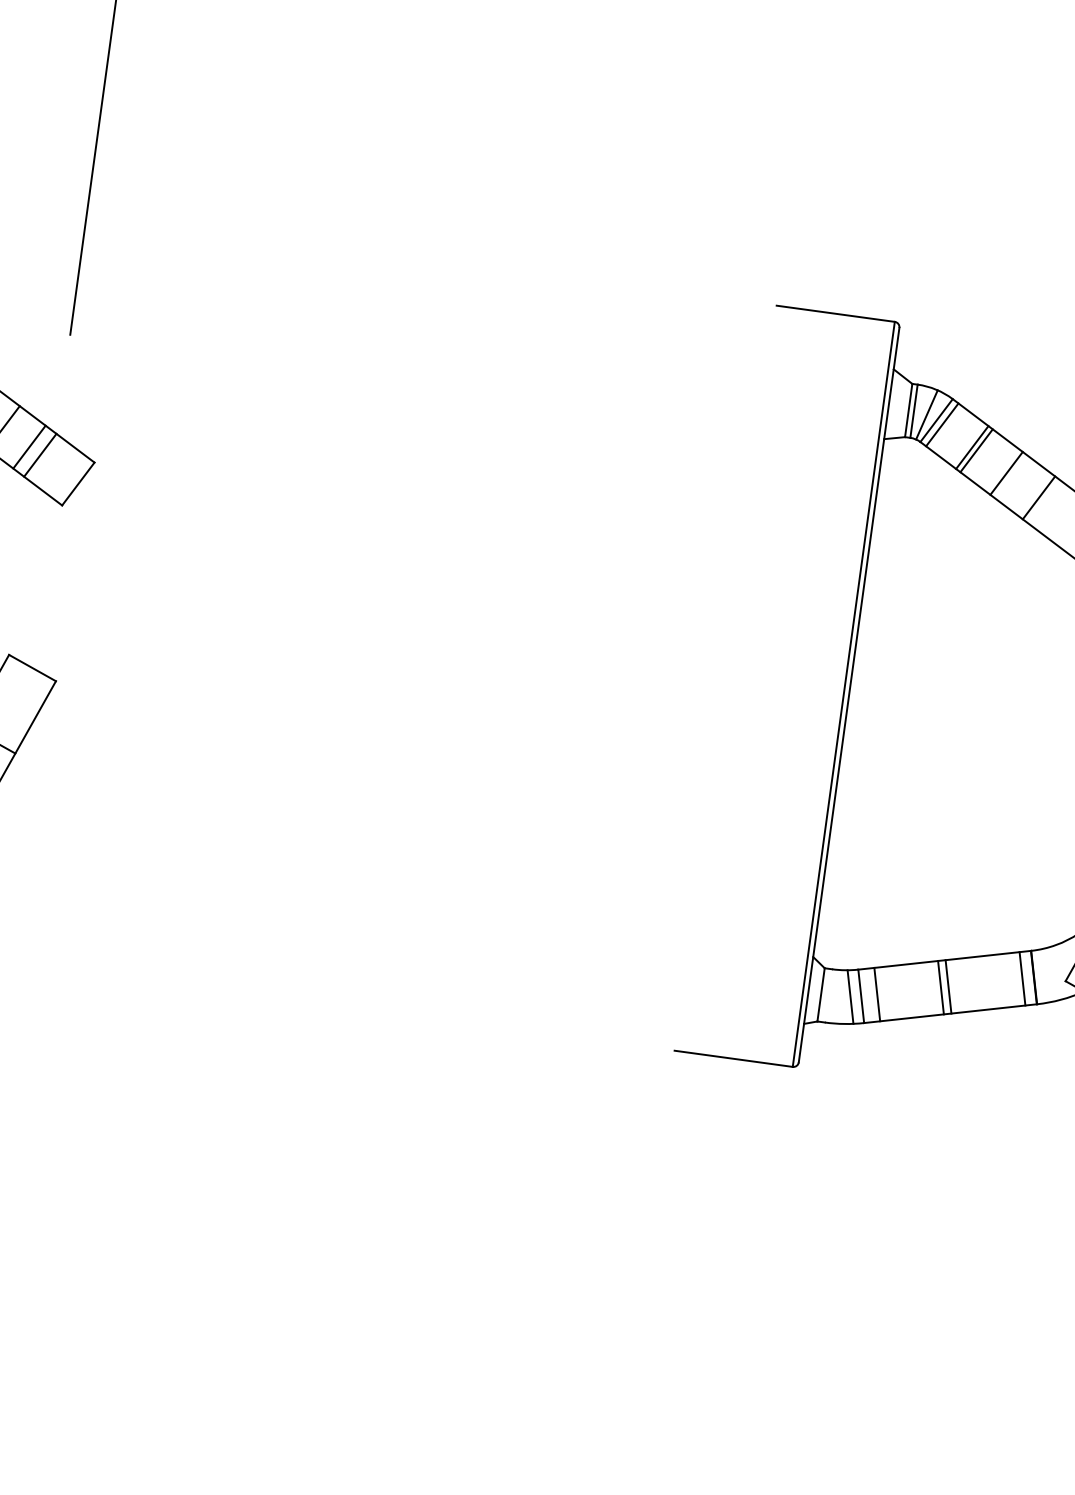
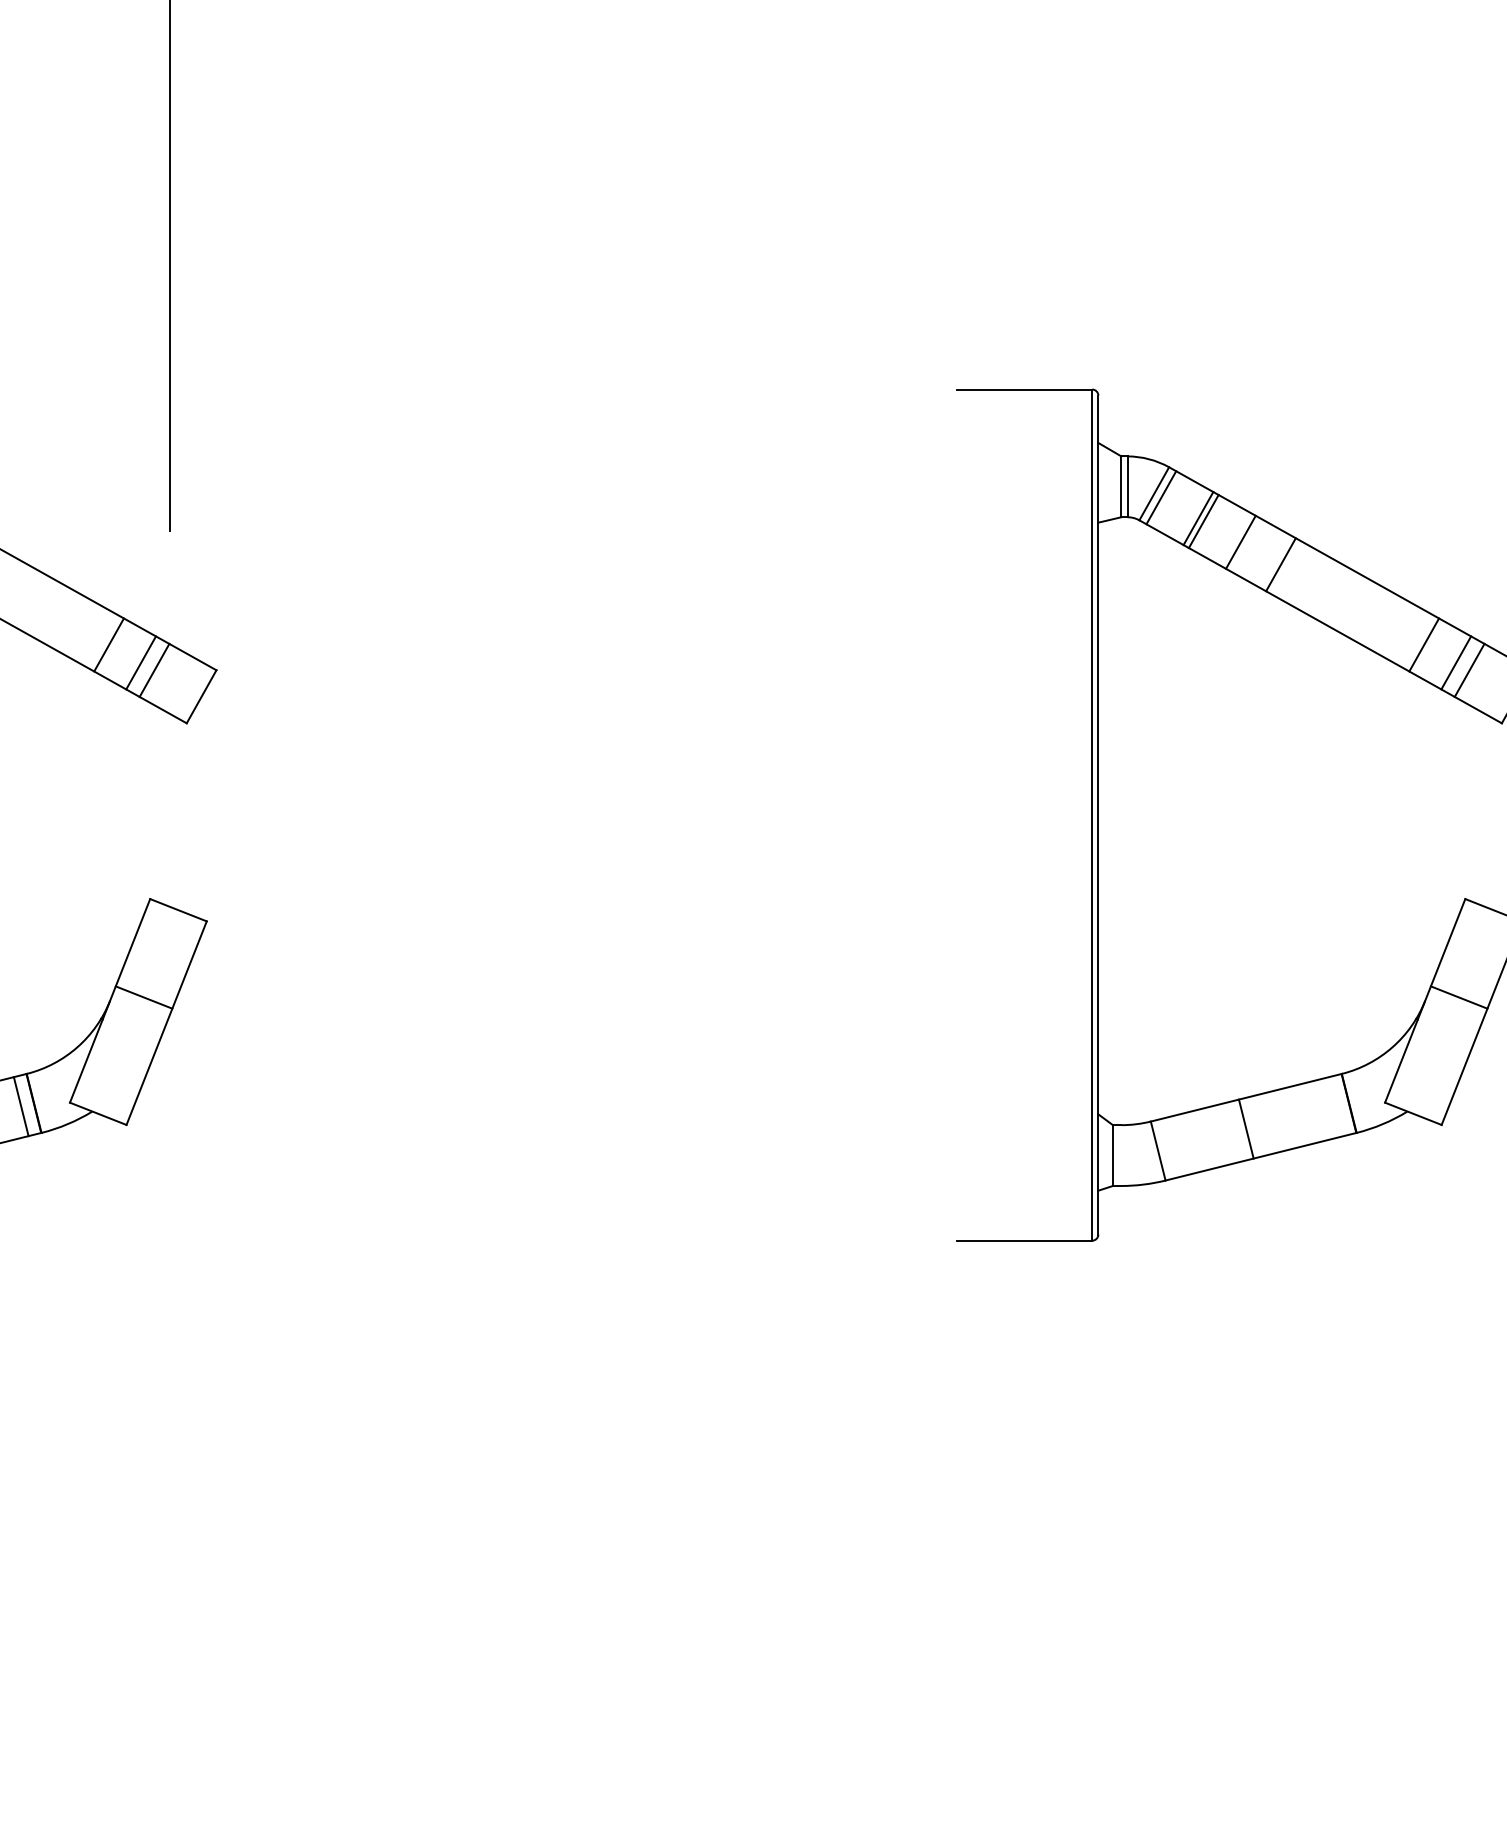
line: (926, 414) -> (1142, 488), removed
line: (1022, 978) -> (1336, 1106), removed
line: (948, 986) -> (1254, 1126), removed
line: (876, 994) -> (1175, 1146), removed
line: (849, 996) -> (1145, 1153), removed

